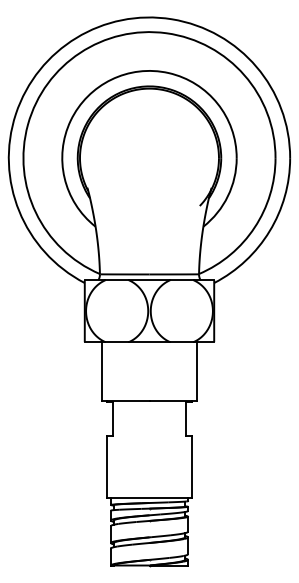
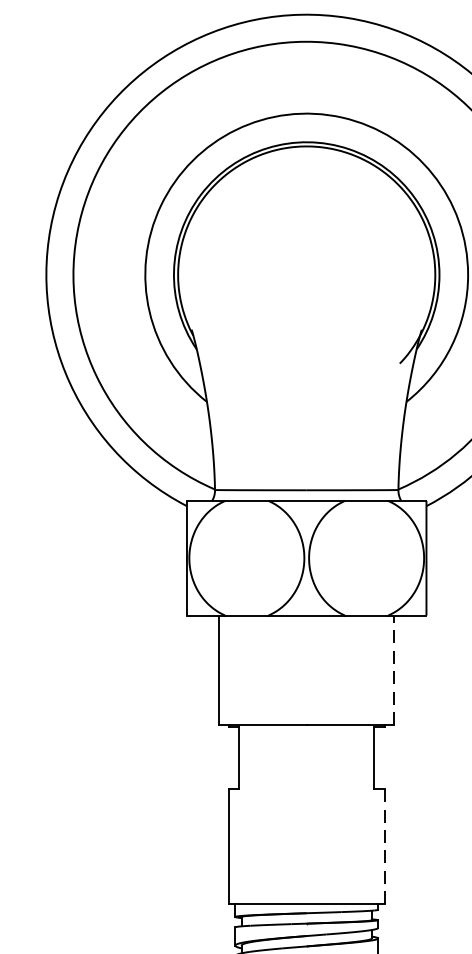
line: (196, 371) -> (393, 669), solid -> dashed
line: (191, 467) -> (384, 847), solid -> dashed

